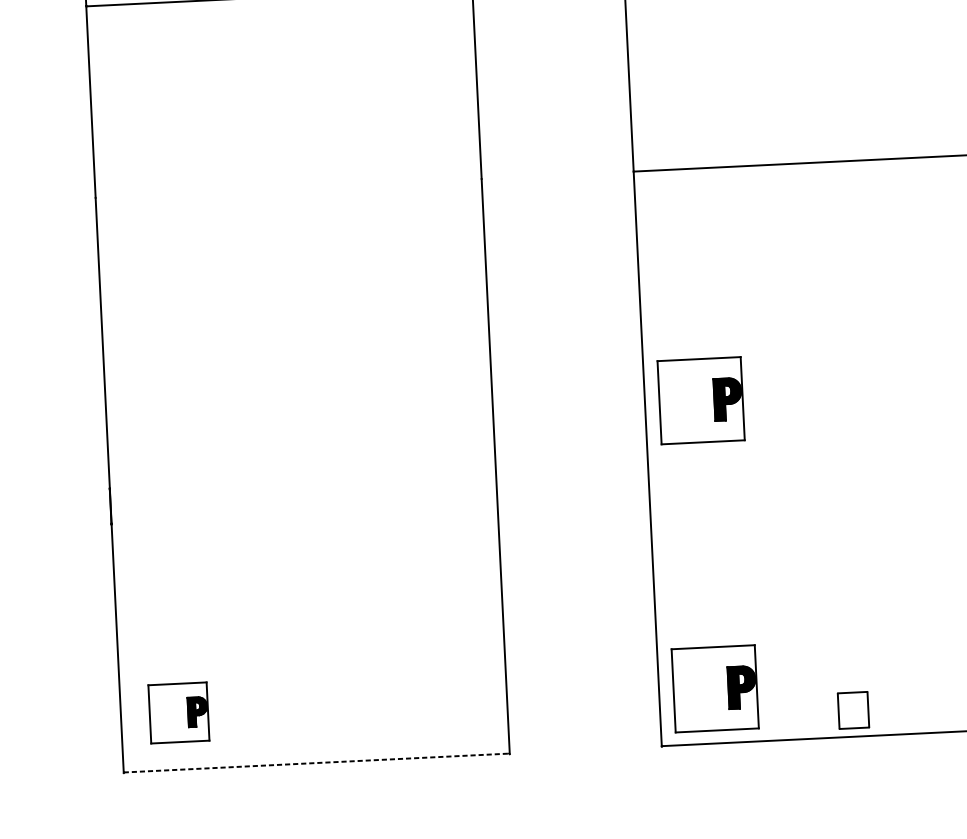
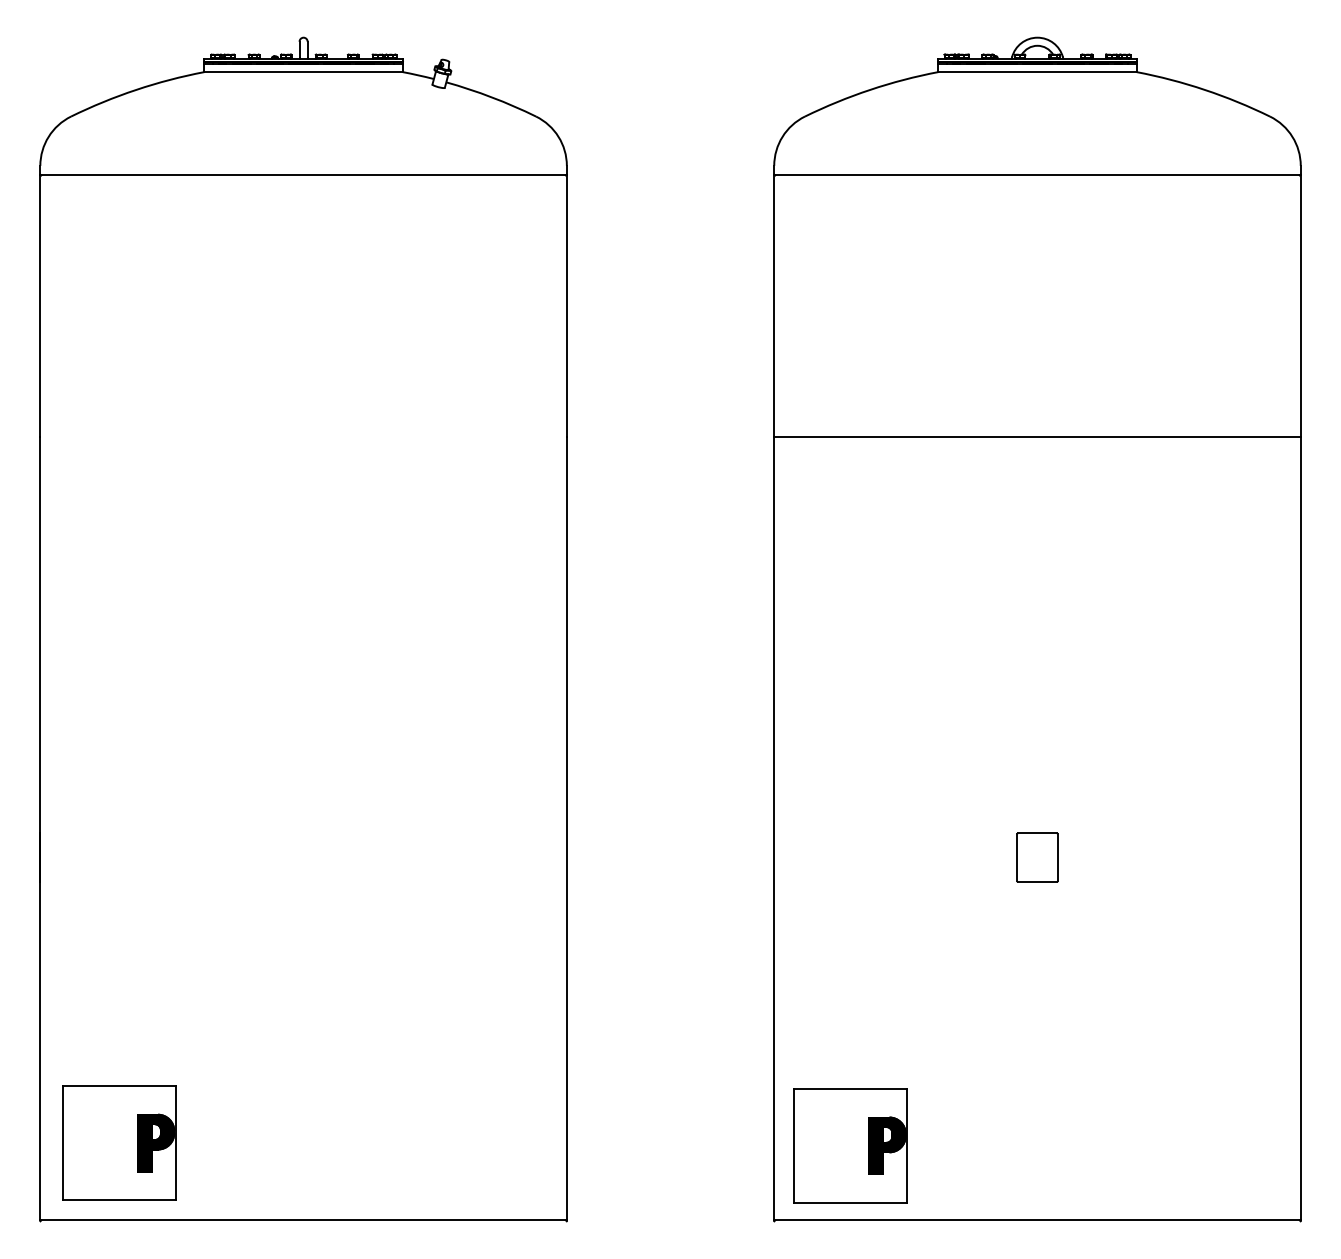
part: (700, 400) -> (850, 752), removed
part: (853, 710) -> (1037, 857), moved
part: (178, 712) -> (119, 1142), size x1.43
line: (317, 763) -> (304, 1220), dashed -> solid

